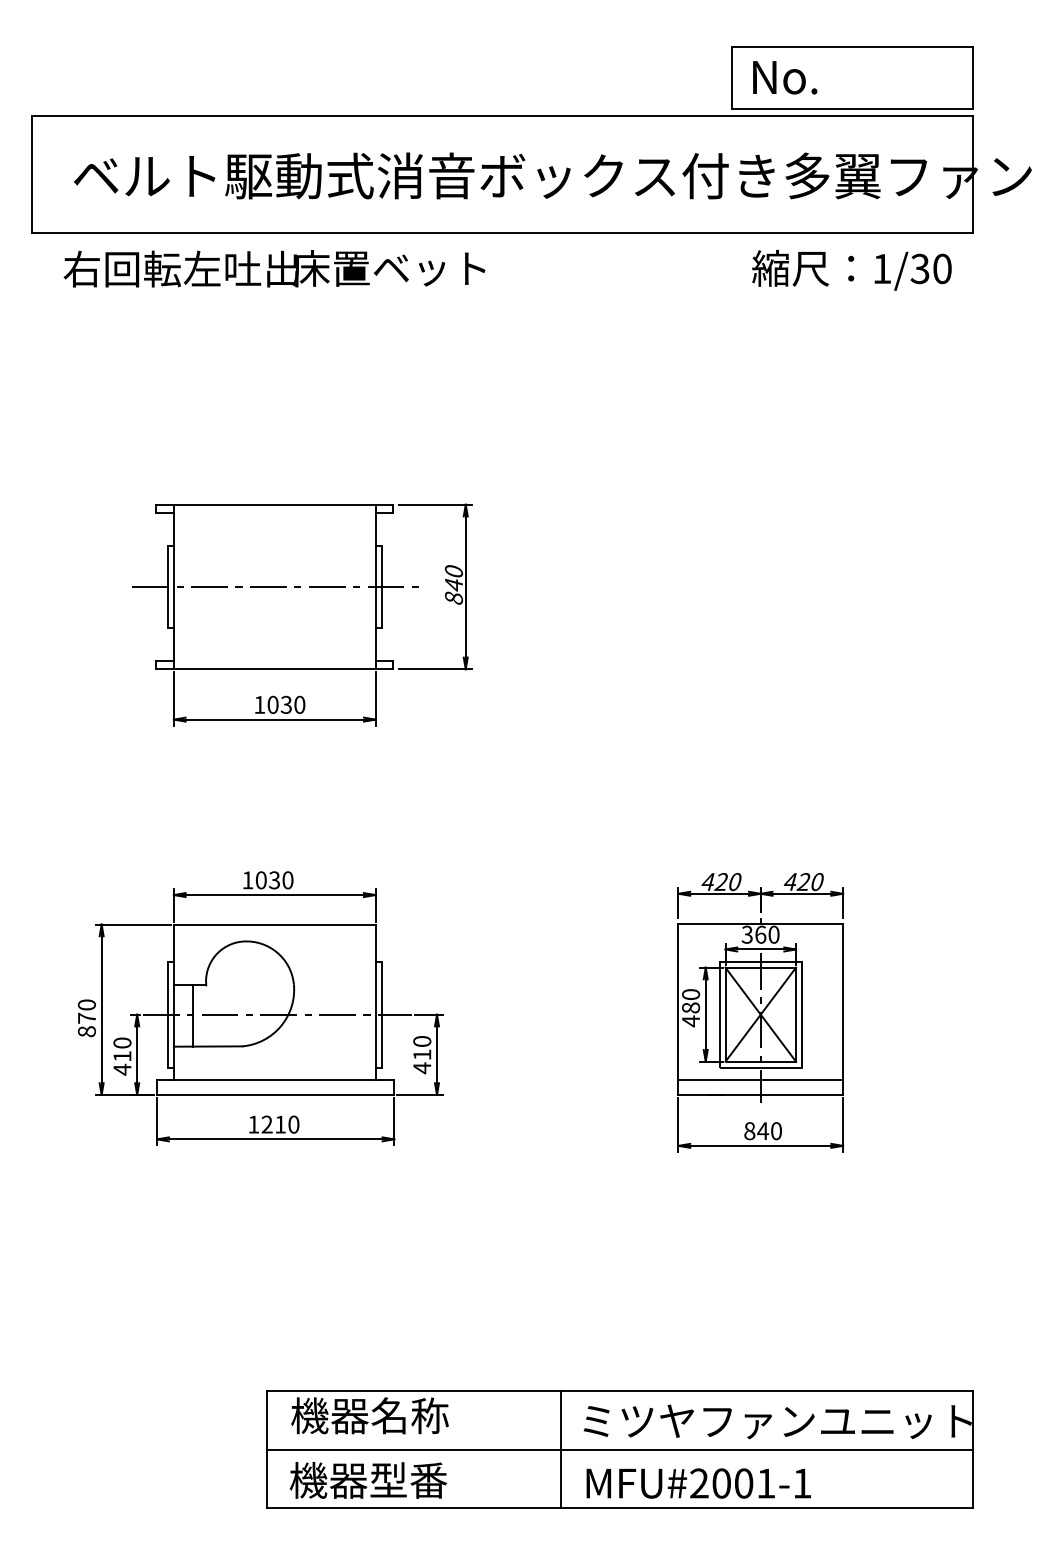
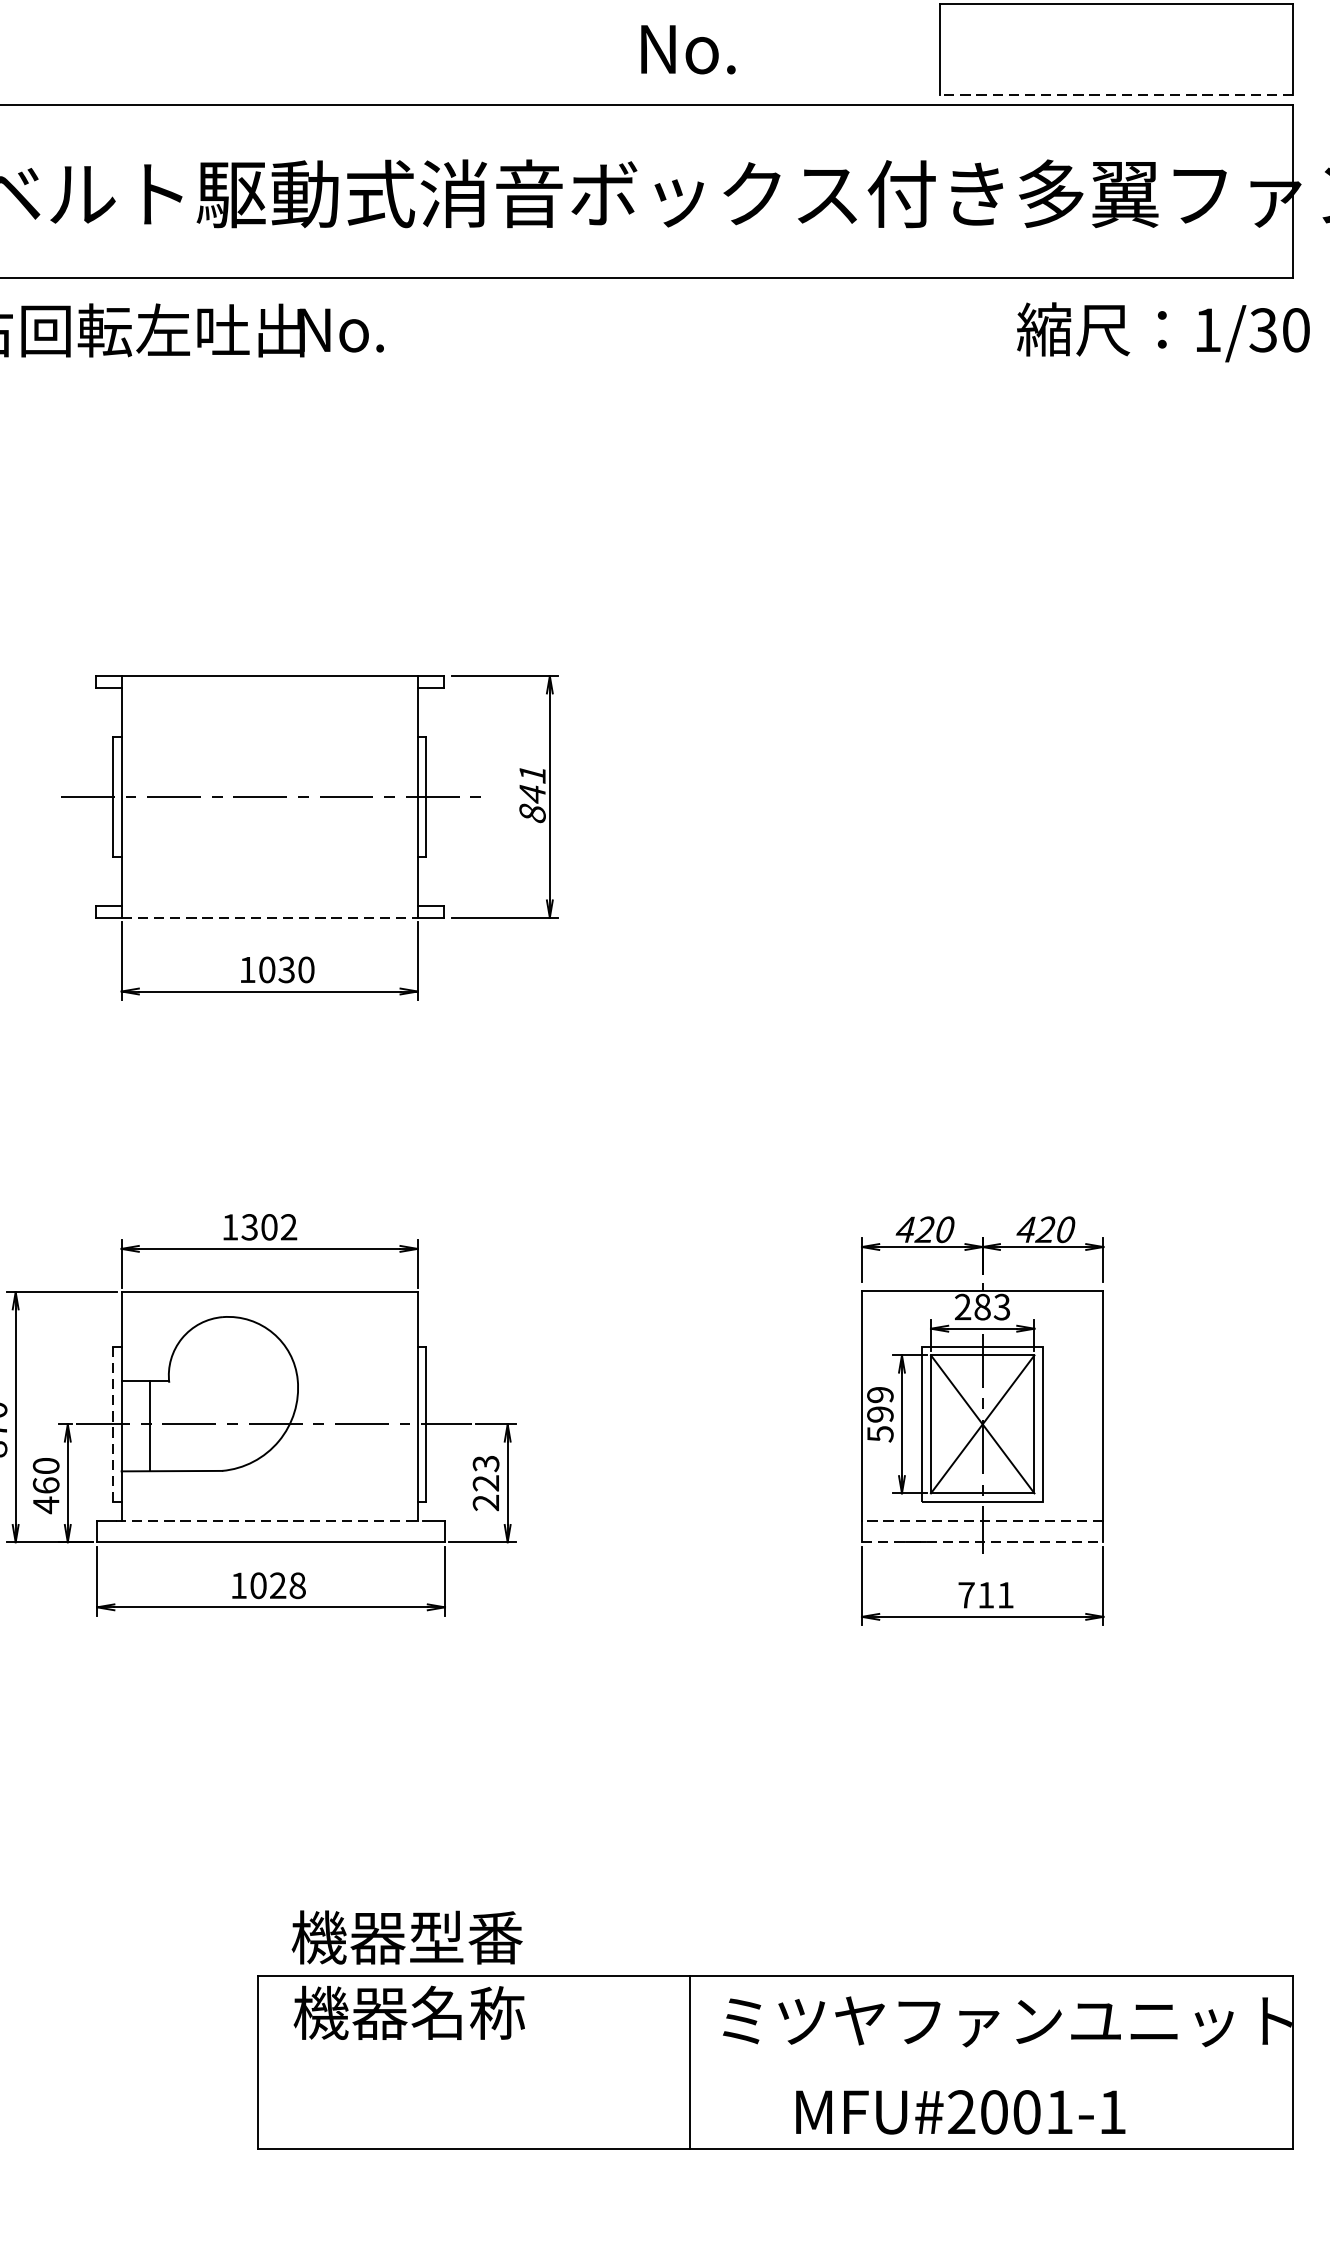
text: (785, 77) -> (688, 49), moved
line: (851, 108) -> (1115, 94), solid -> dashed
text: (388, 268) -> (436, 329), 床置ベット -> No.
text: (851, 270) -> (1162, 332), moved
text: (453, 571) -> (531, 774), 840 -> 841
line: (274, 669) -> (269, 917), solid -> dashed
text: (274, 880) -> (269, 1227), 1030 -> 1302
text: (760, 934) -> (982, 1306), 360 -> 283
text: (691, 1008) -> (881, 1415), 480 -> 599
line: (167, 1014) -> (112, 1424), solid -> dashed
text: (122, 1055) -> (46, 1484), 410 -> 460
text: (422, 1055) -> (486, 1484), 410 -> 223
line: (274, 1080) -> (269, 1520), solid -> dashed
line: (760, 1080) -> (982, 1520), solid -> dashed
line: (761, 1095) -> (983, 1542), solid -> dashed
text: (280, 1124) -> (278, 1585), 1210 -> 1028
text: (762, 1131) -> (985, 1595), 840 -> 711
line: (619, 1449) -> (775, 2062), removed
text: (368, 1480) -> (407, 1937), moved
text: (698, 1483) -> (960, 2112), moved

